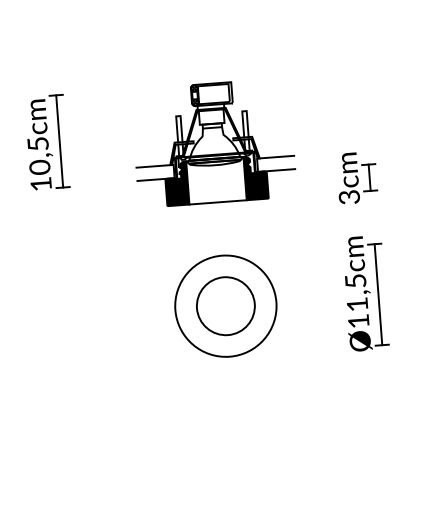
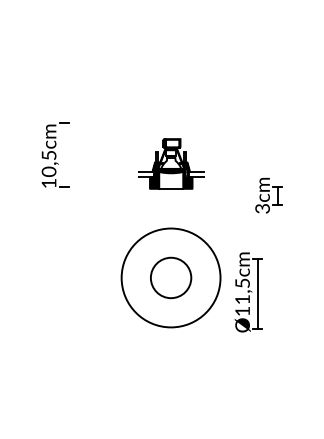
line: (60, 140) -> (64, 154), removed
part: (214, 142) -> (171, 163), size x0.6
part: (365, 293) -> (248, 292), moved
circle: (225, 305) -> (170, 277), size x1.4

